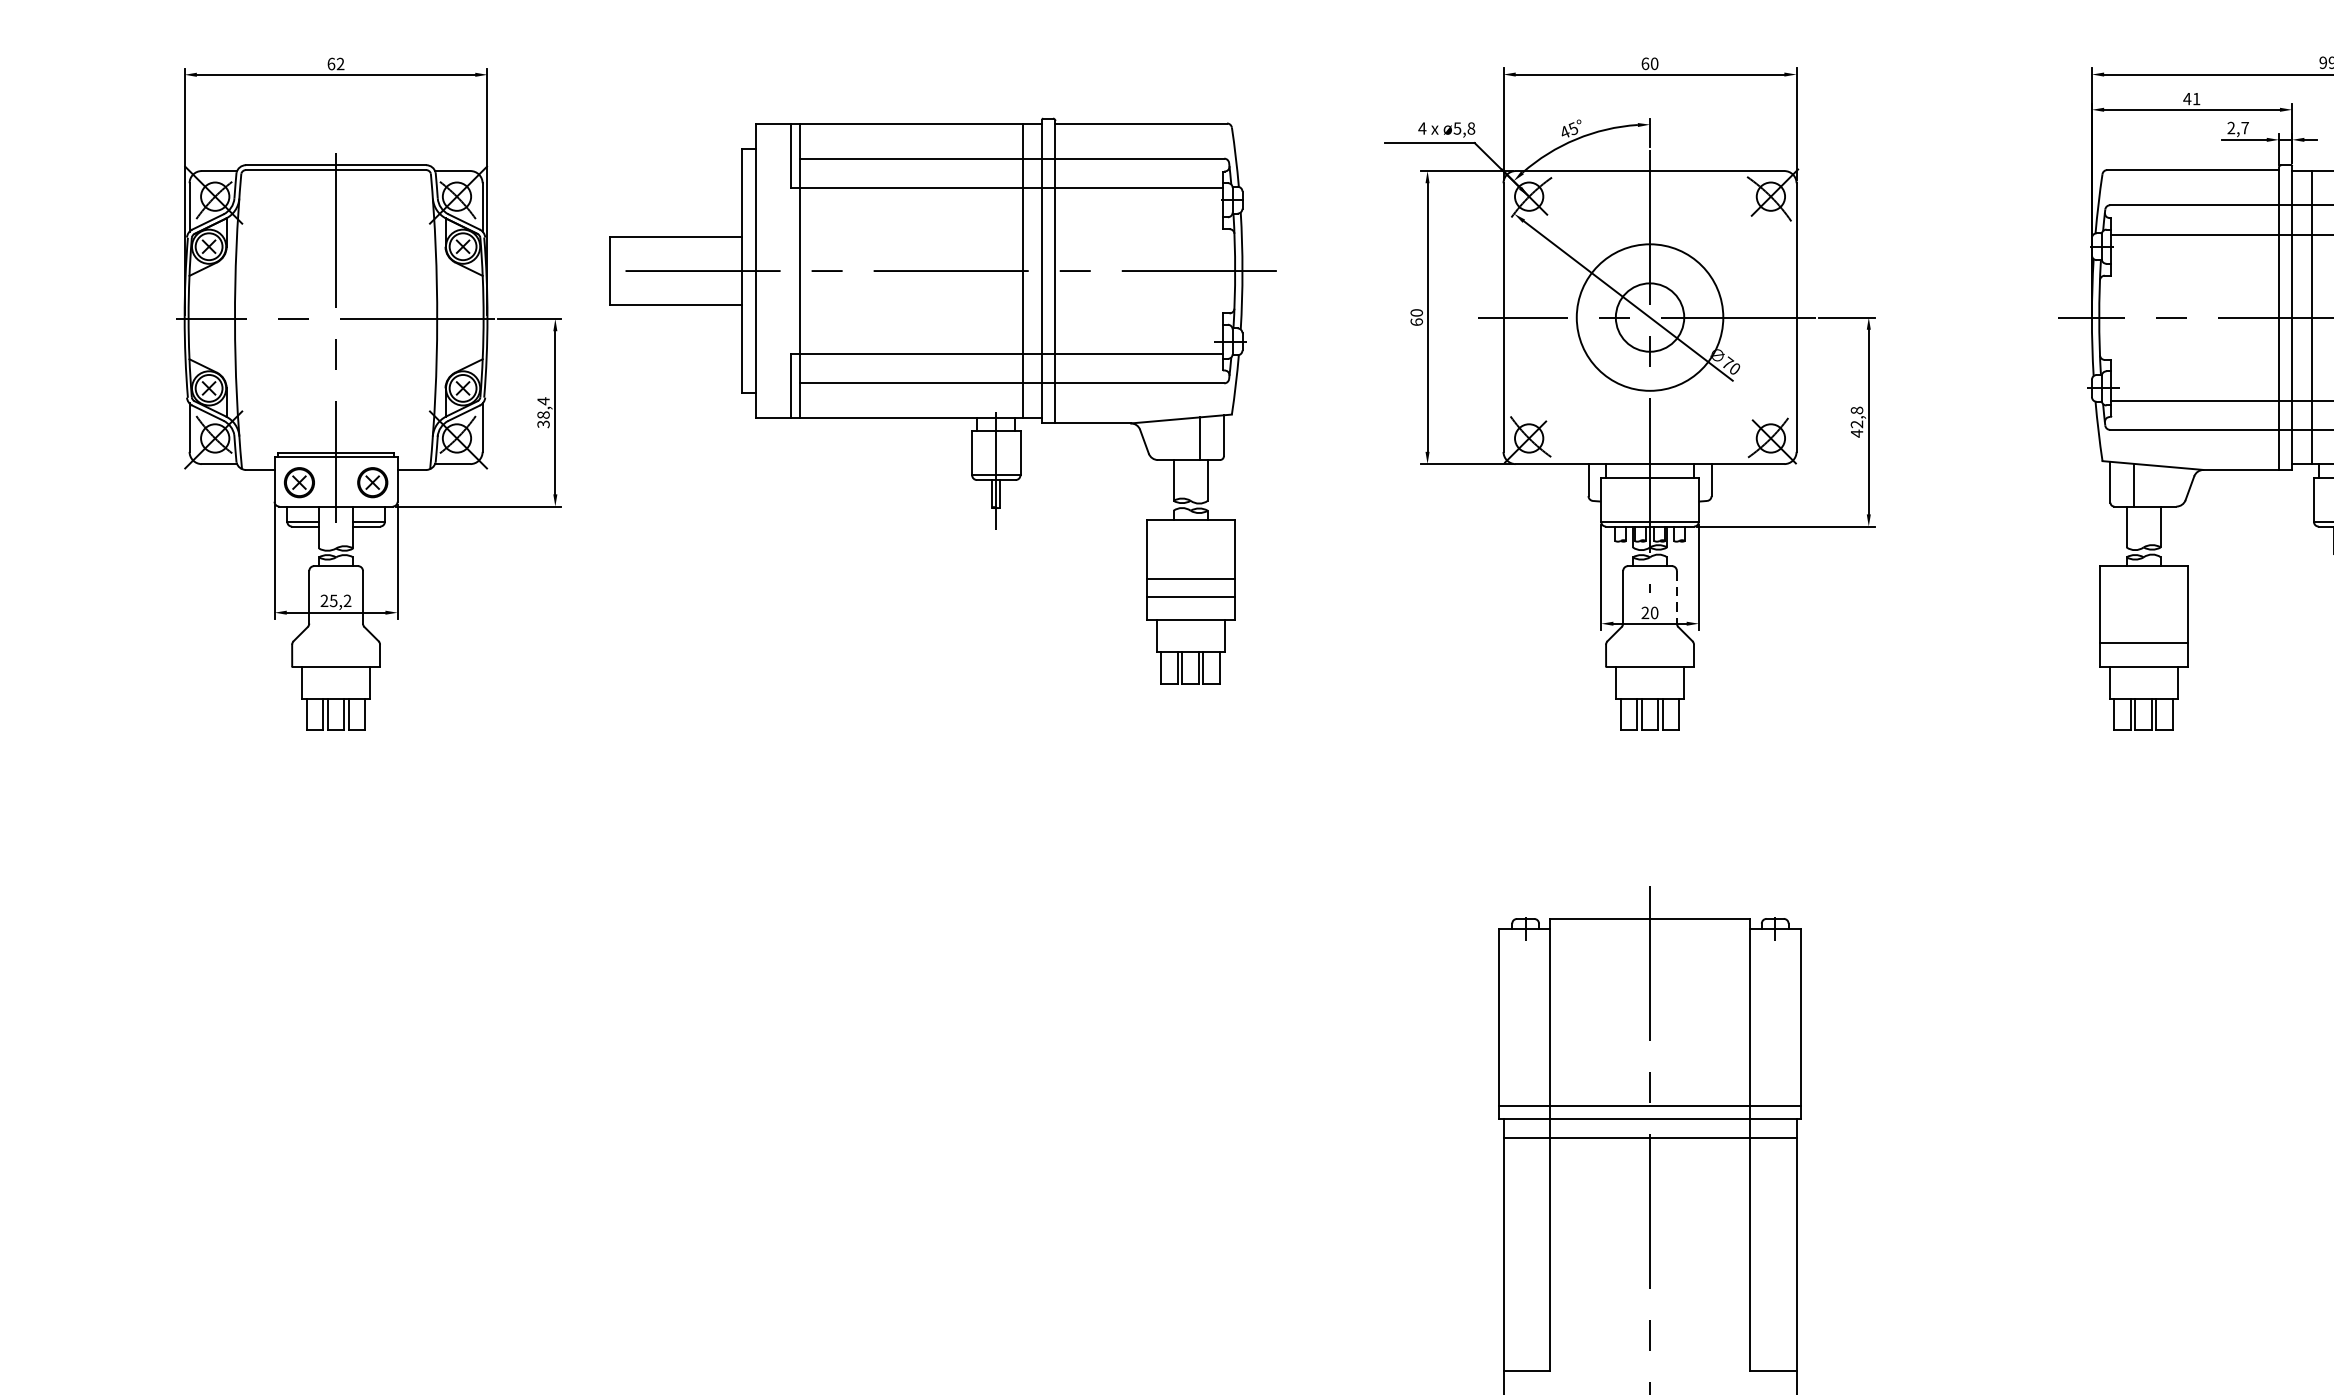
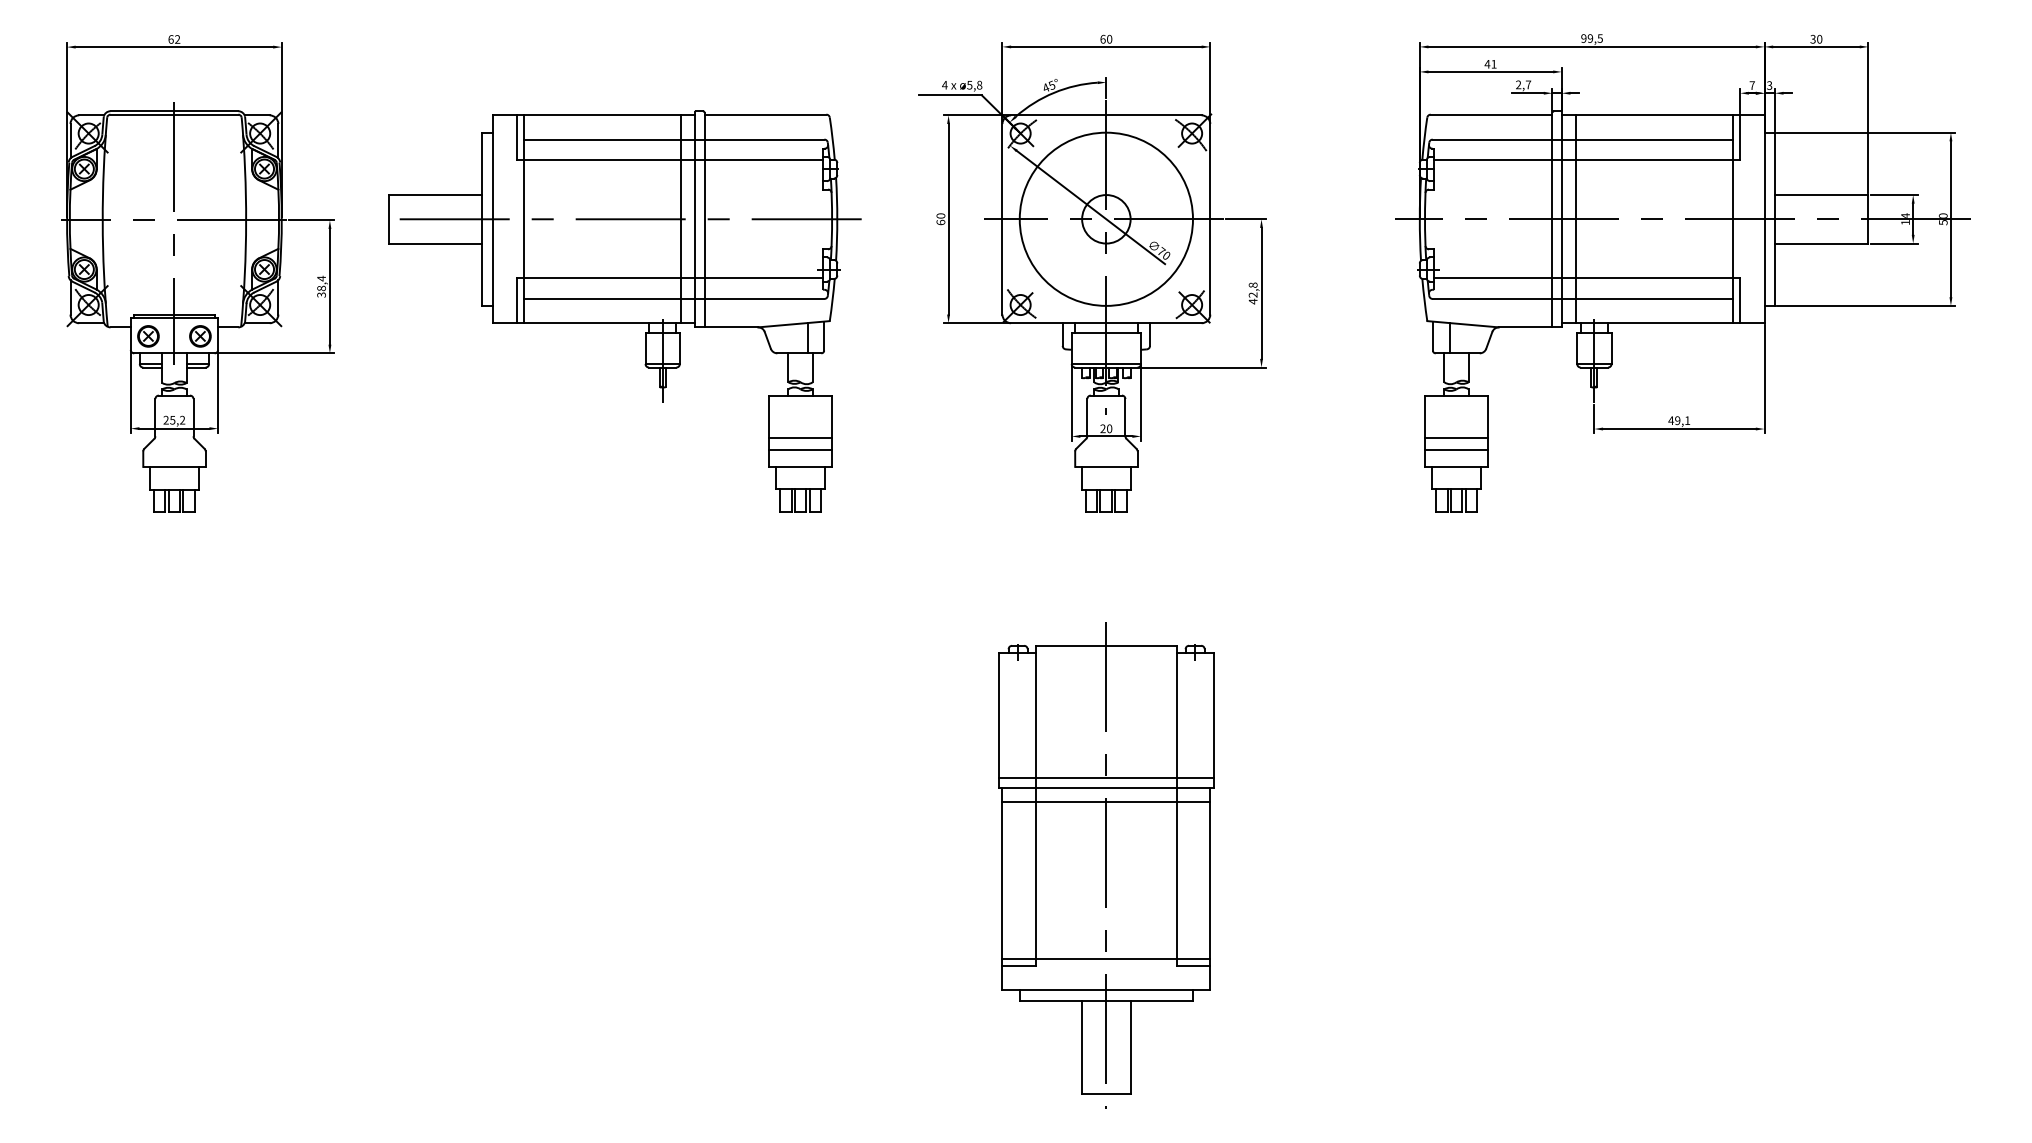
circle: (1648, 316) -> (1105, 218), size x1.67
part: (942, 401) -> (624, 311), moved
line: (1677, 597) -> (1125, 417), dashed -> solid
line: (2143, 625) -> (1456, 437), added
line: (1650, 1361) -> (1106, 959), added

